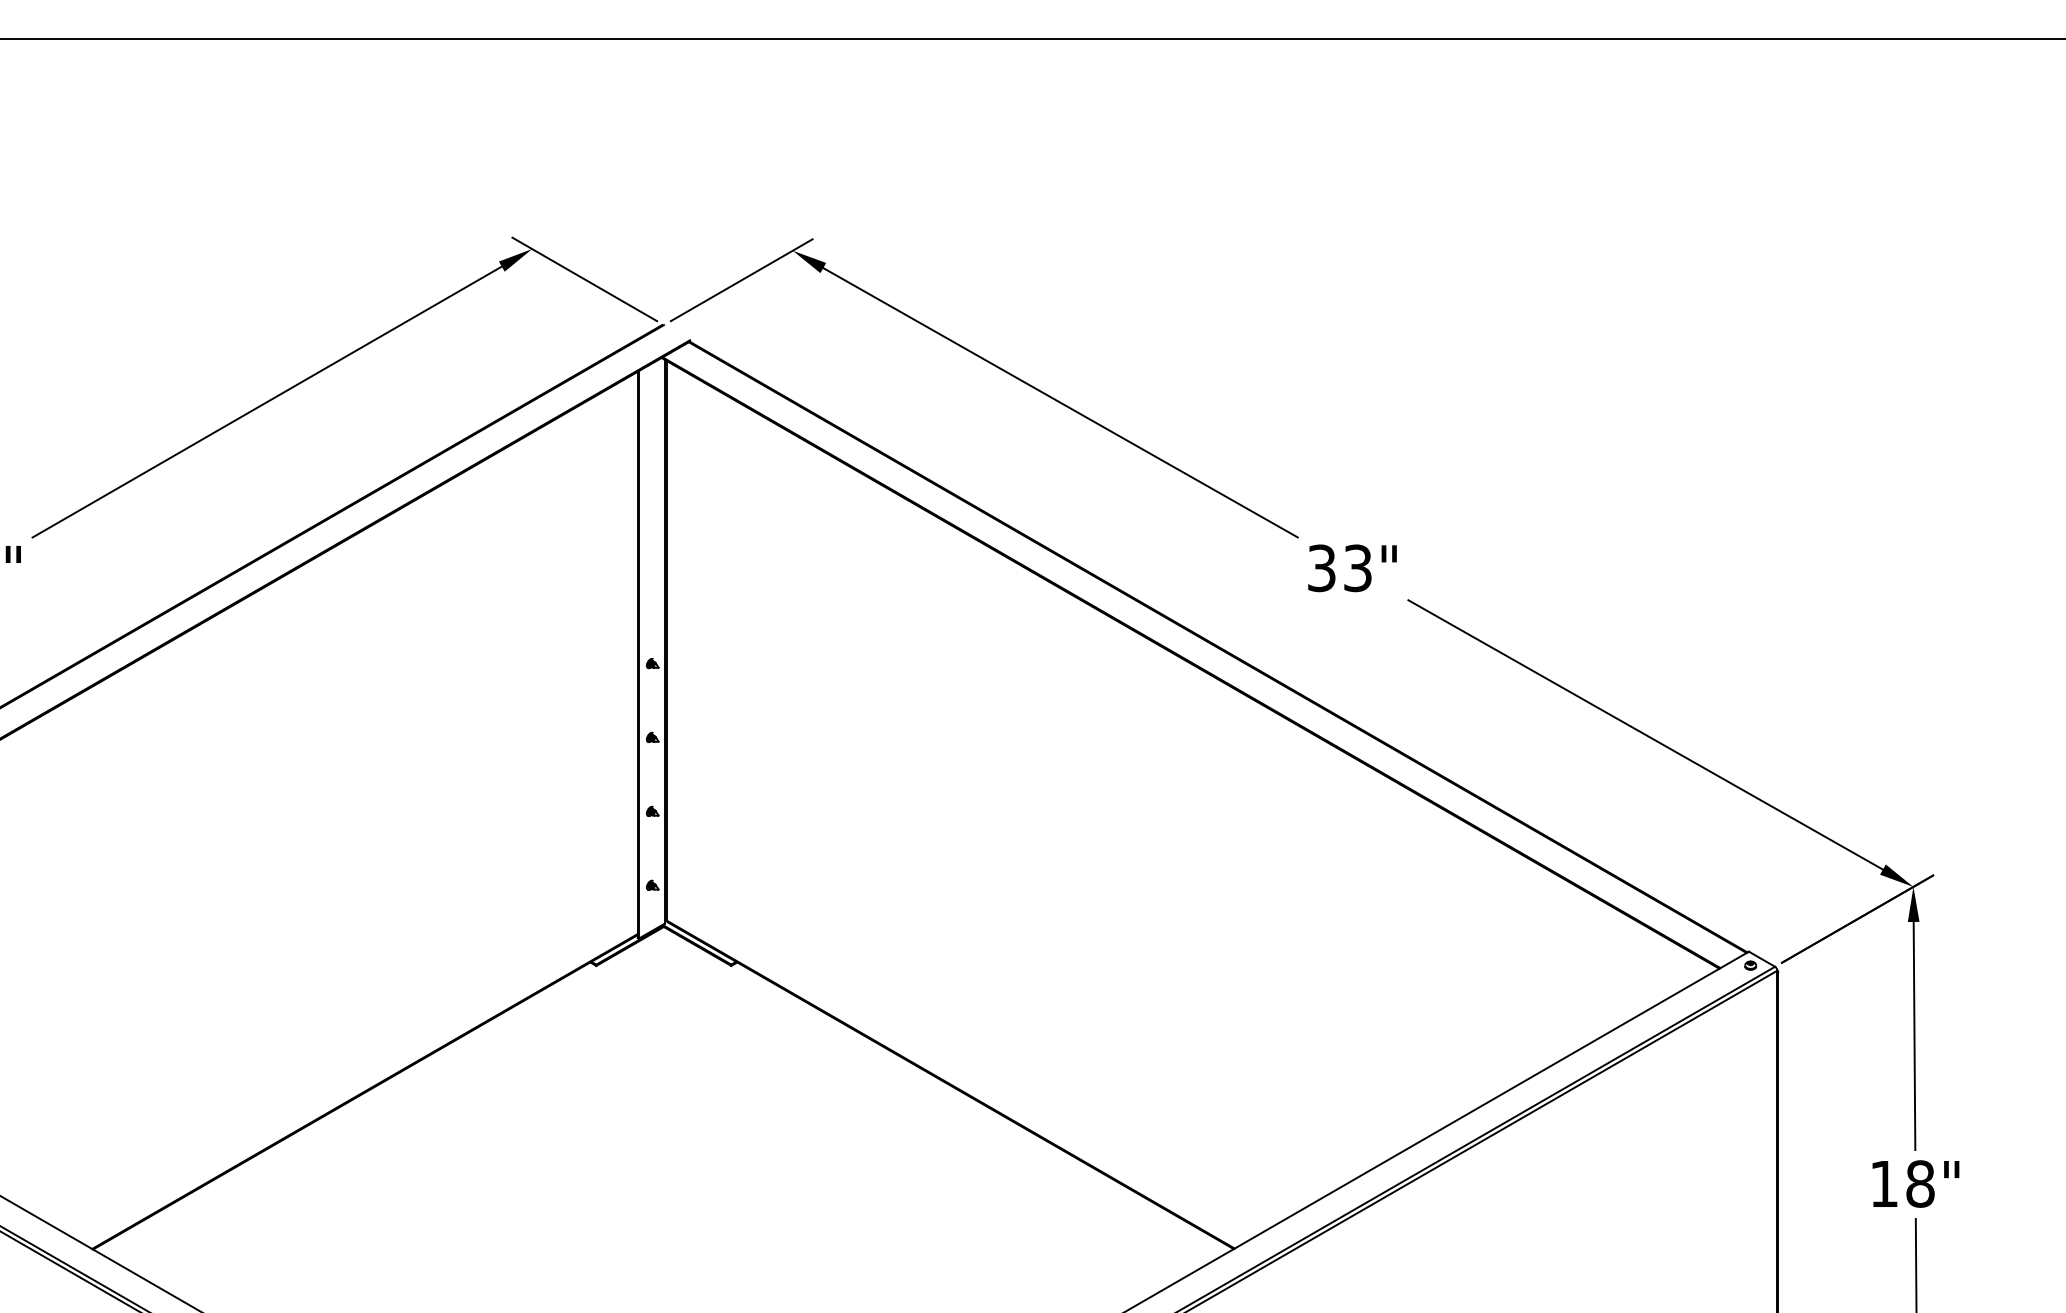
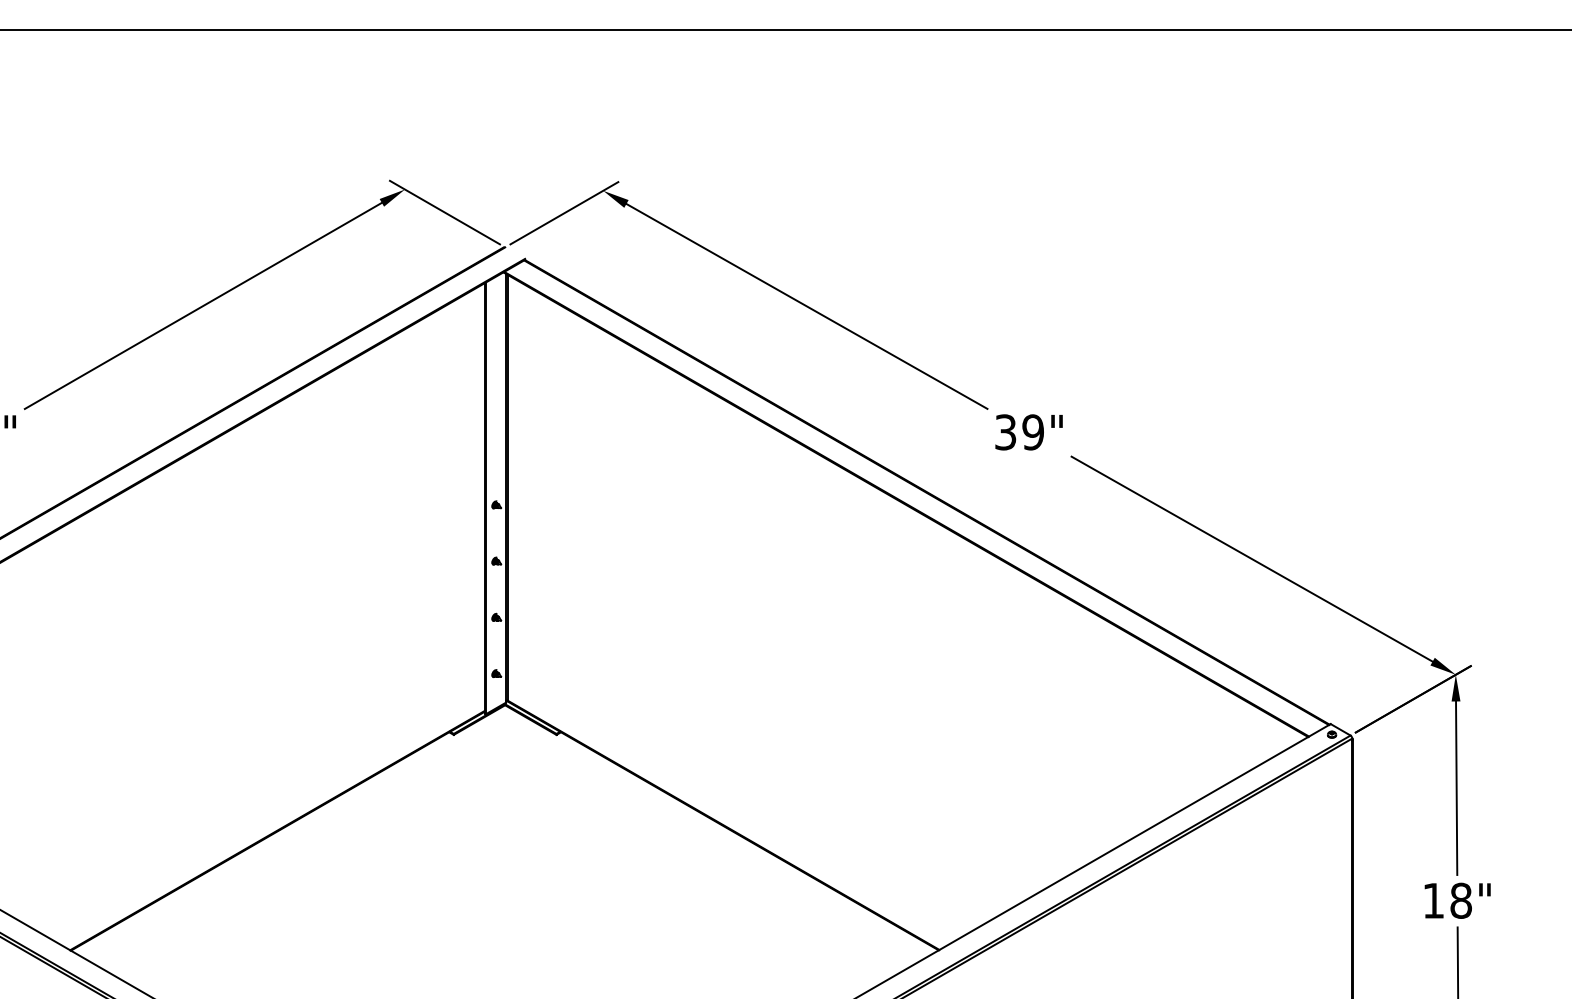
text: (1356, 568) -> (1032, 432), 33" -> 39"

